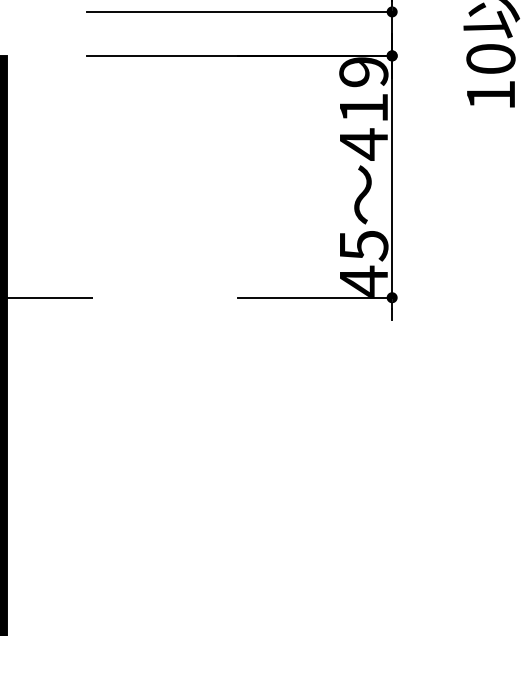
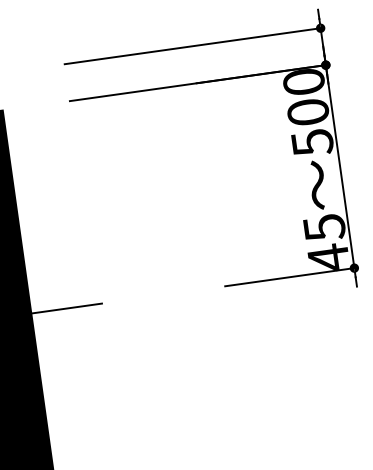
text: (363, 108) -> (308, 112), 419 -> 500

